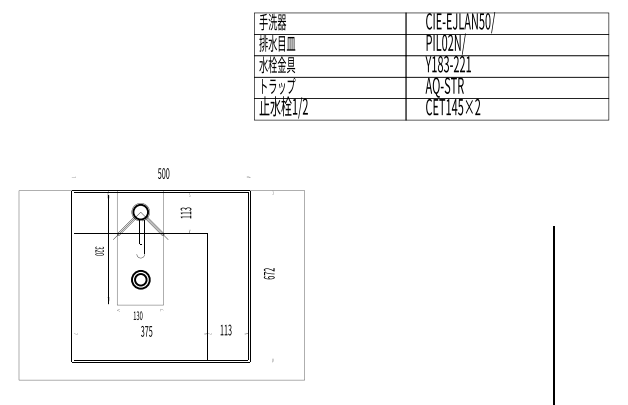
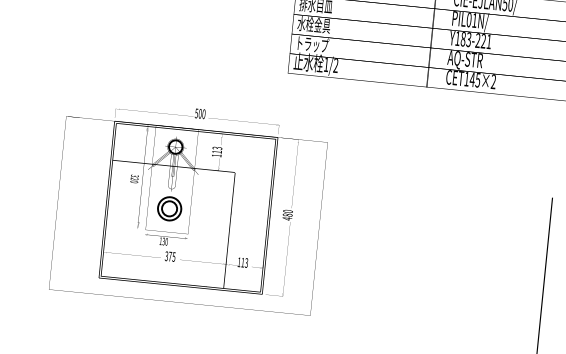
text: (450, 42) -> (474, 20), PIL02N/ -> PIL01N/
text: (268, 273) -> (287, 214), 672 -> 480
part: (140, 279) -> (169, 208), size x1.43

